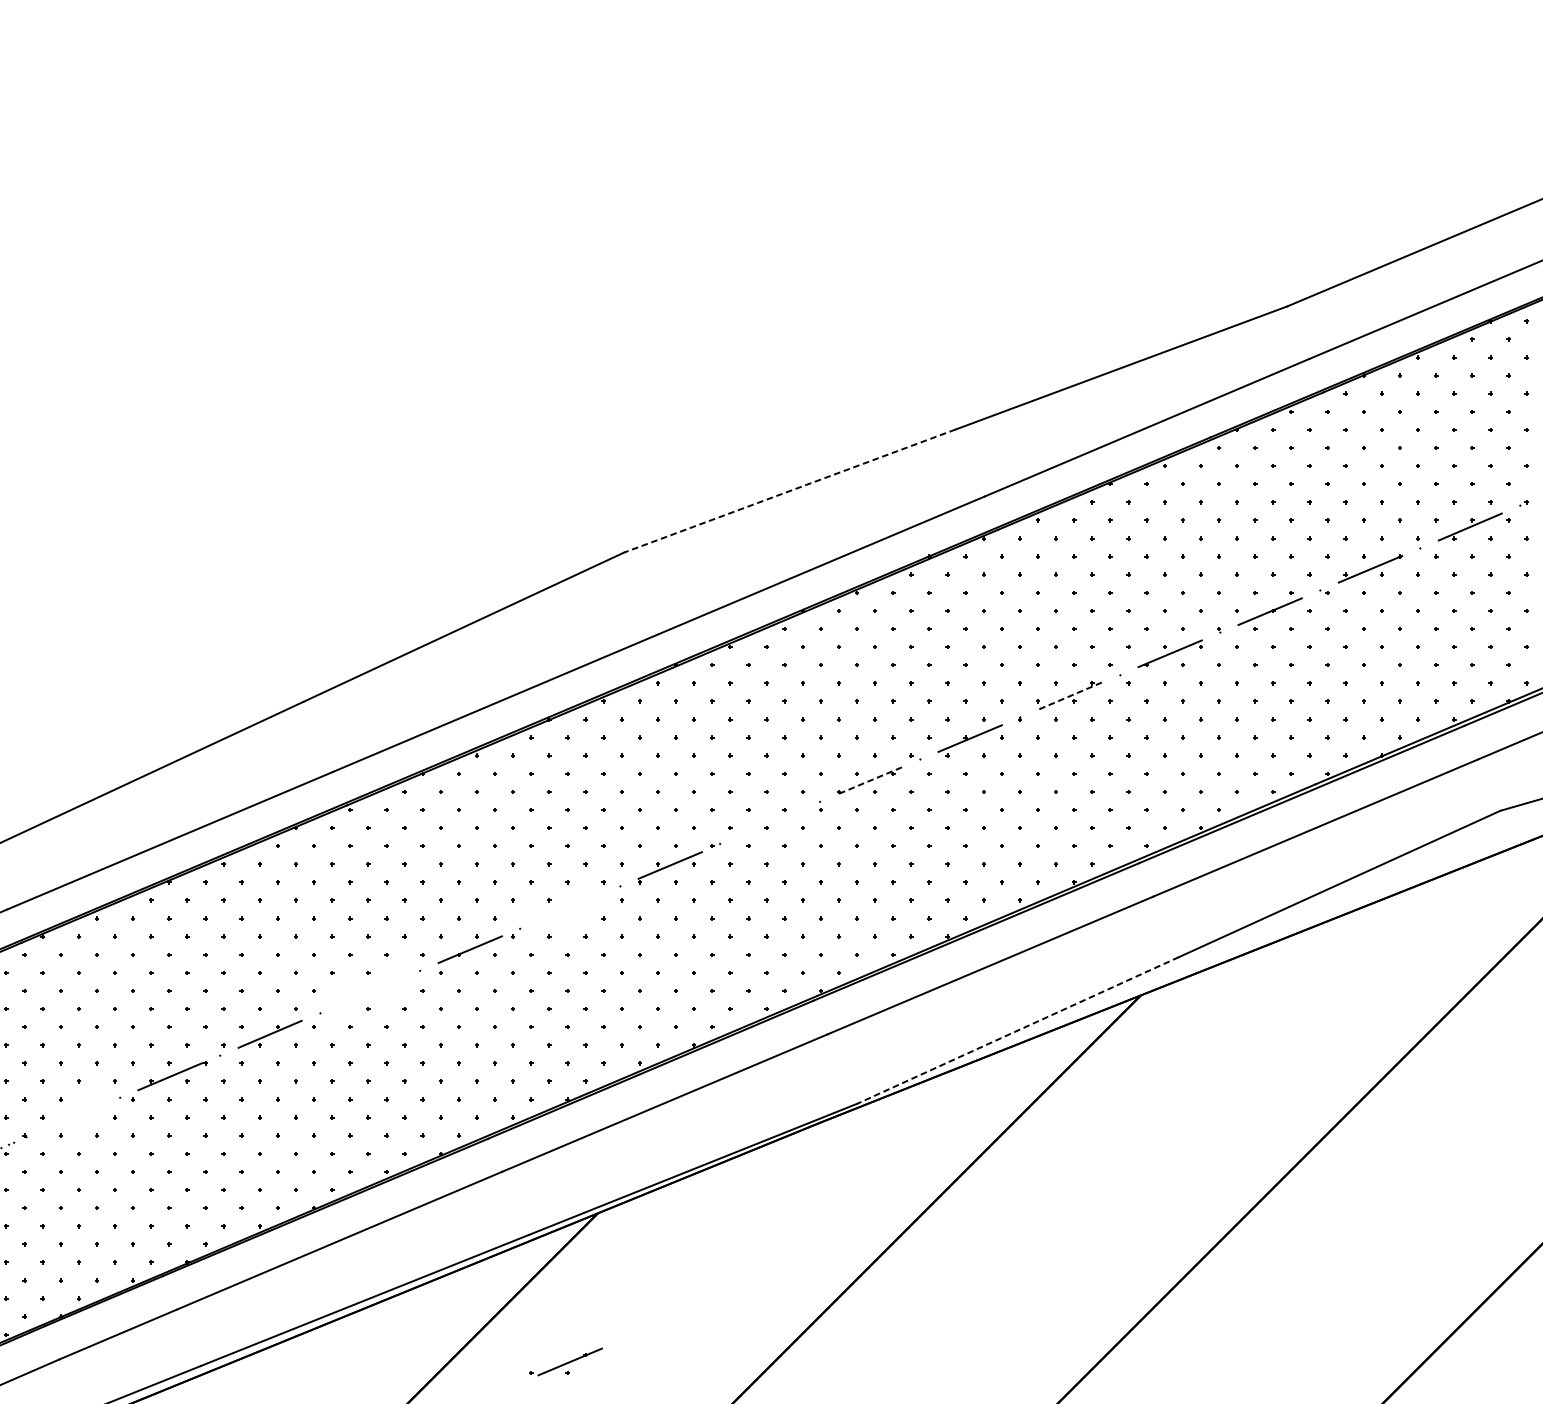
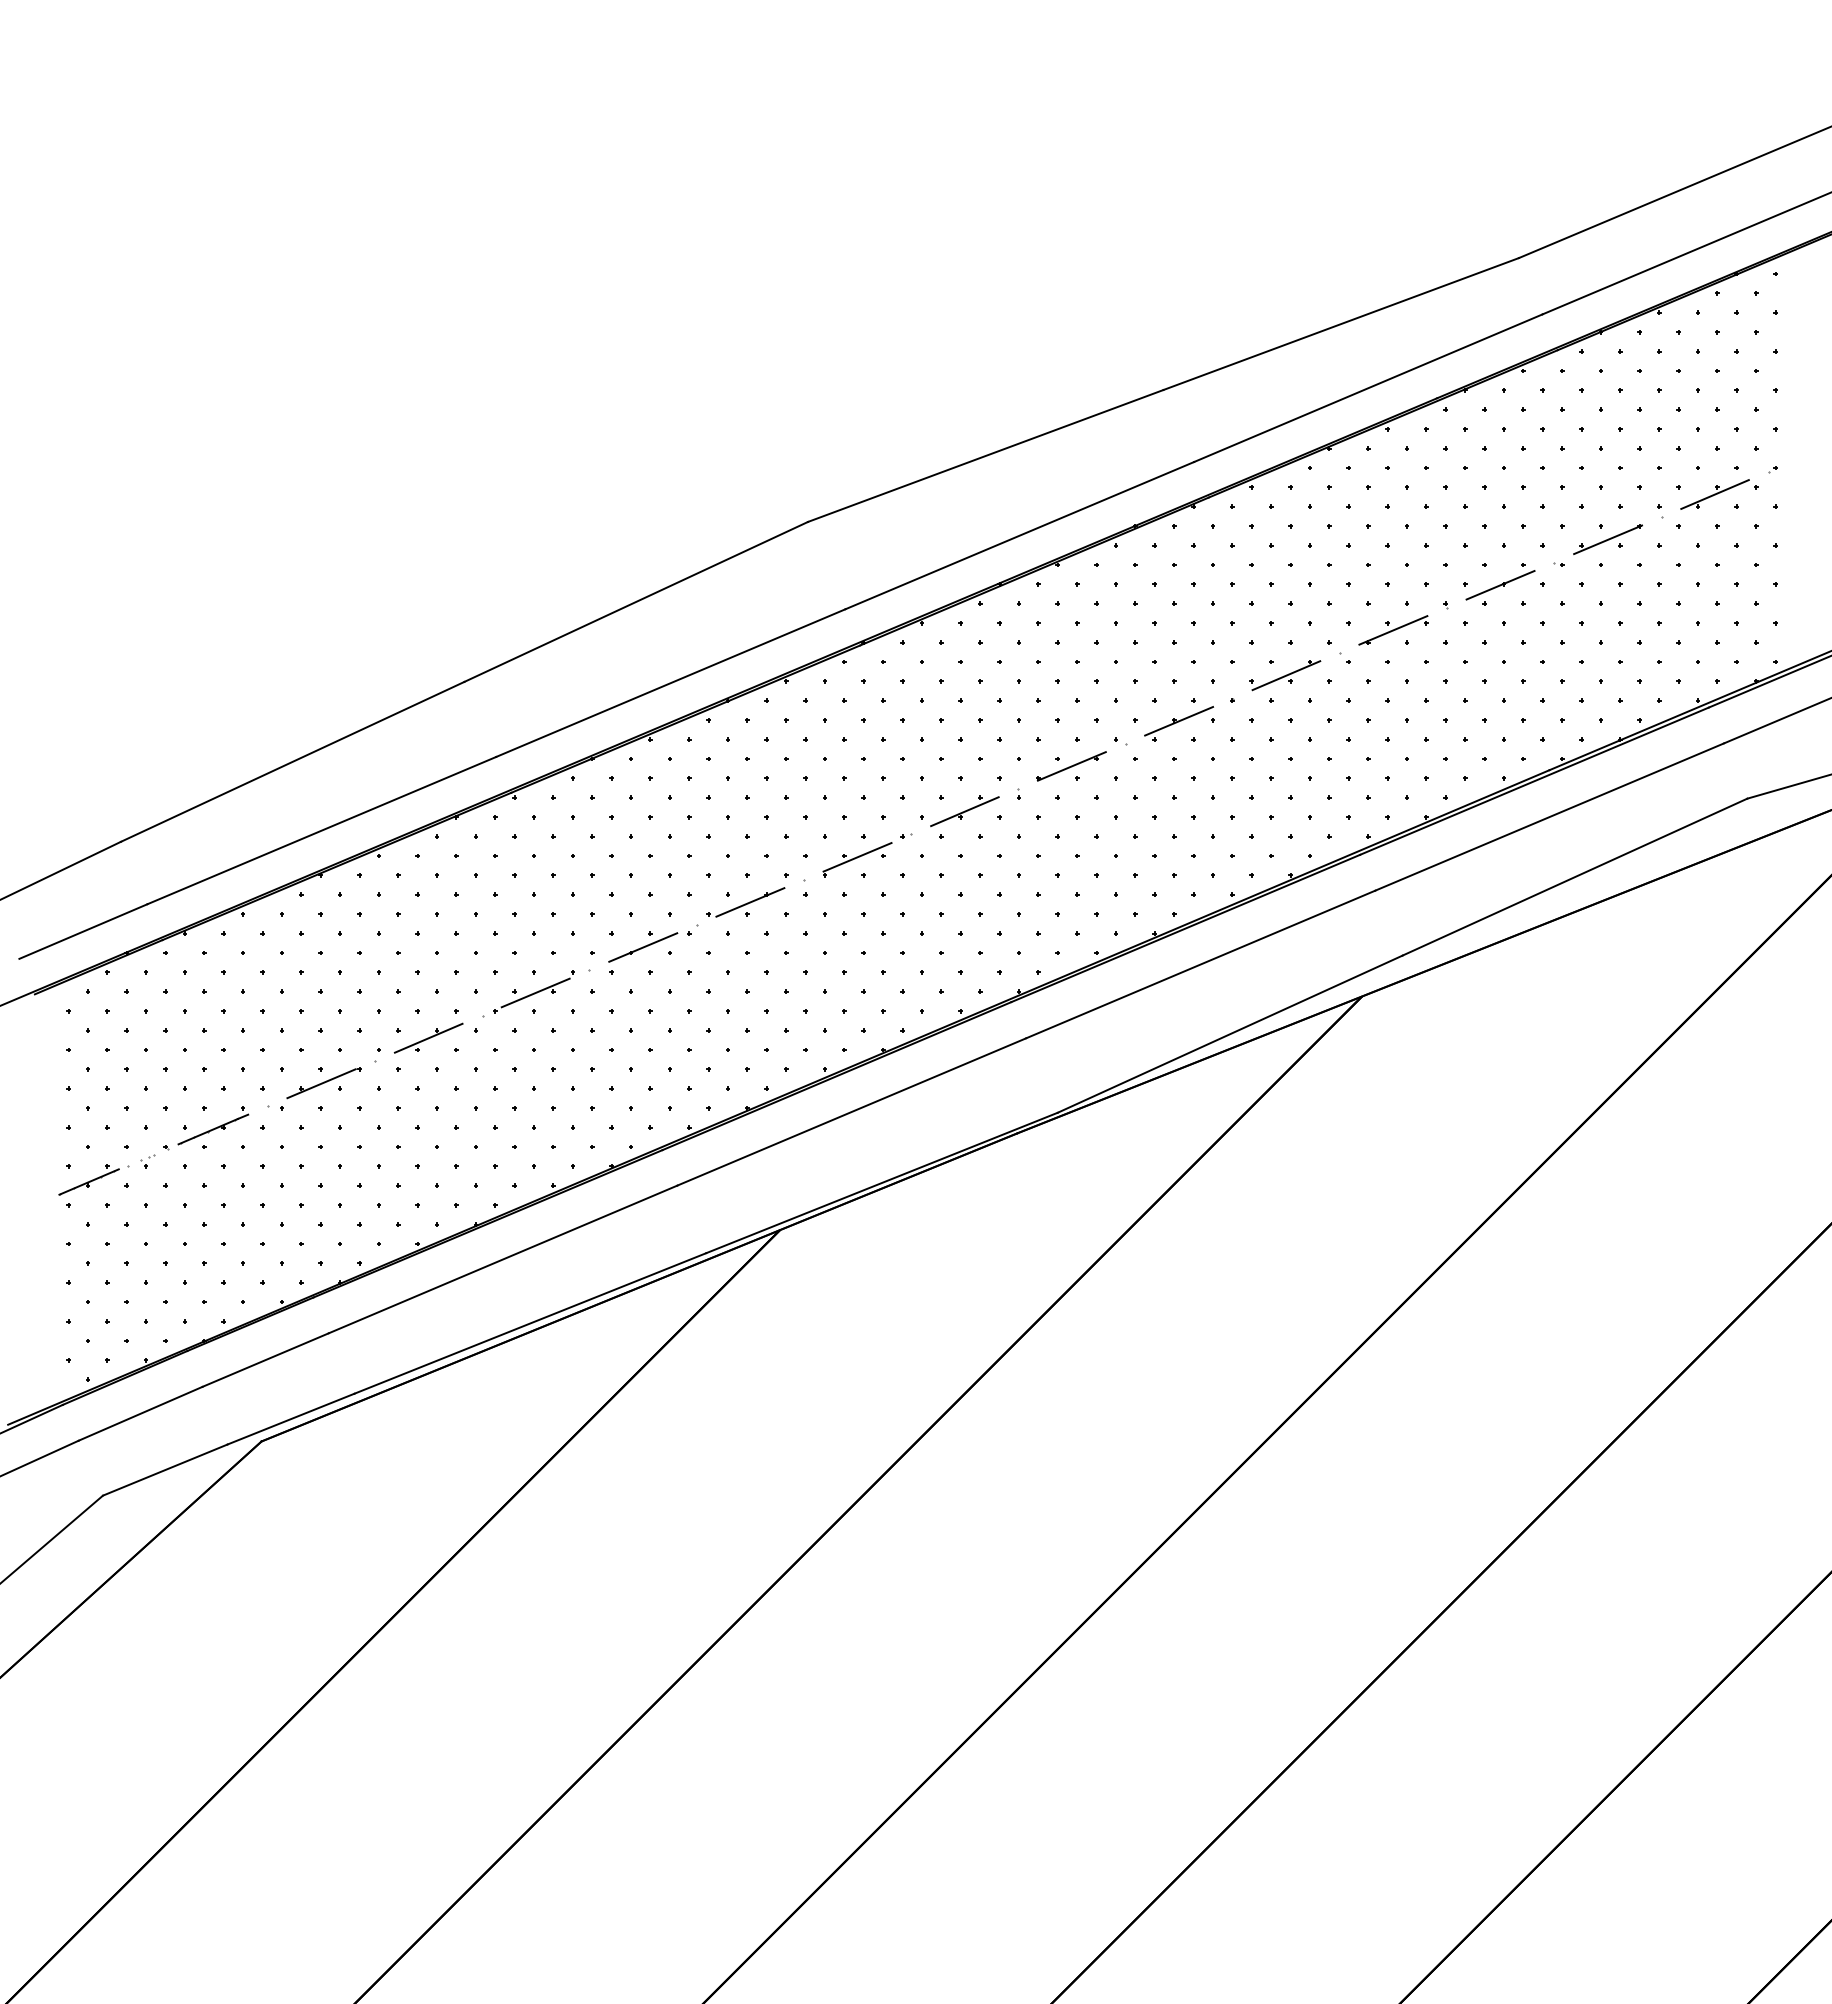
line: (789, 490) -> (985, 455), dashed -> solid
line: (1070, 695) -> (1286, 675), dashed -> solid
line: (869, 780) -> (1071, 766), dashed -> solid
line: (770, 822) -> (964, 811), added
part: (367, 990) -> (533, 991), added
line: (1018, 1030) -> (1230, 1034), dashed -> solid
part: (69, 1115) -> (213, 1125), added
part: (565, 1362) -> (745, 902), moved

